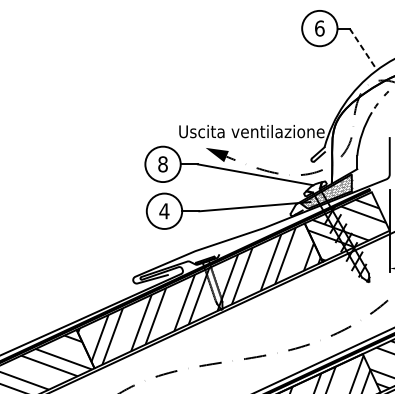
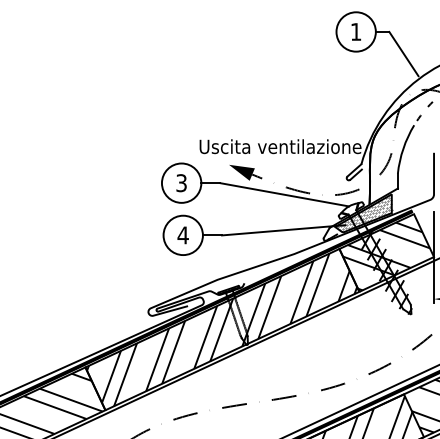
text: (319, 28) -> (355, 31), 6 -> 1
line: (363, 48) -> (404, 54), dashed -> solid
text: (162, 164) -> (181, 183), 8 -> 3

